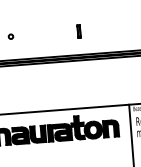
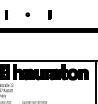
part: (78, 31) -> (49, 14), moved

